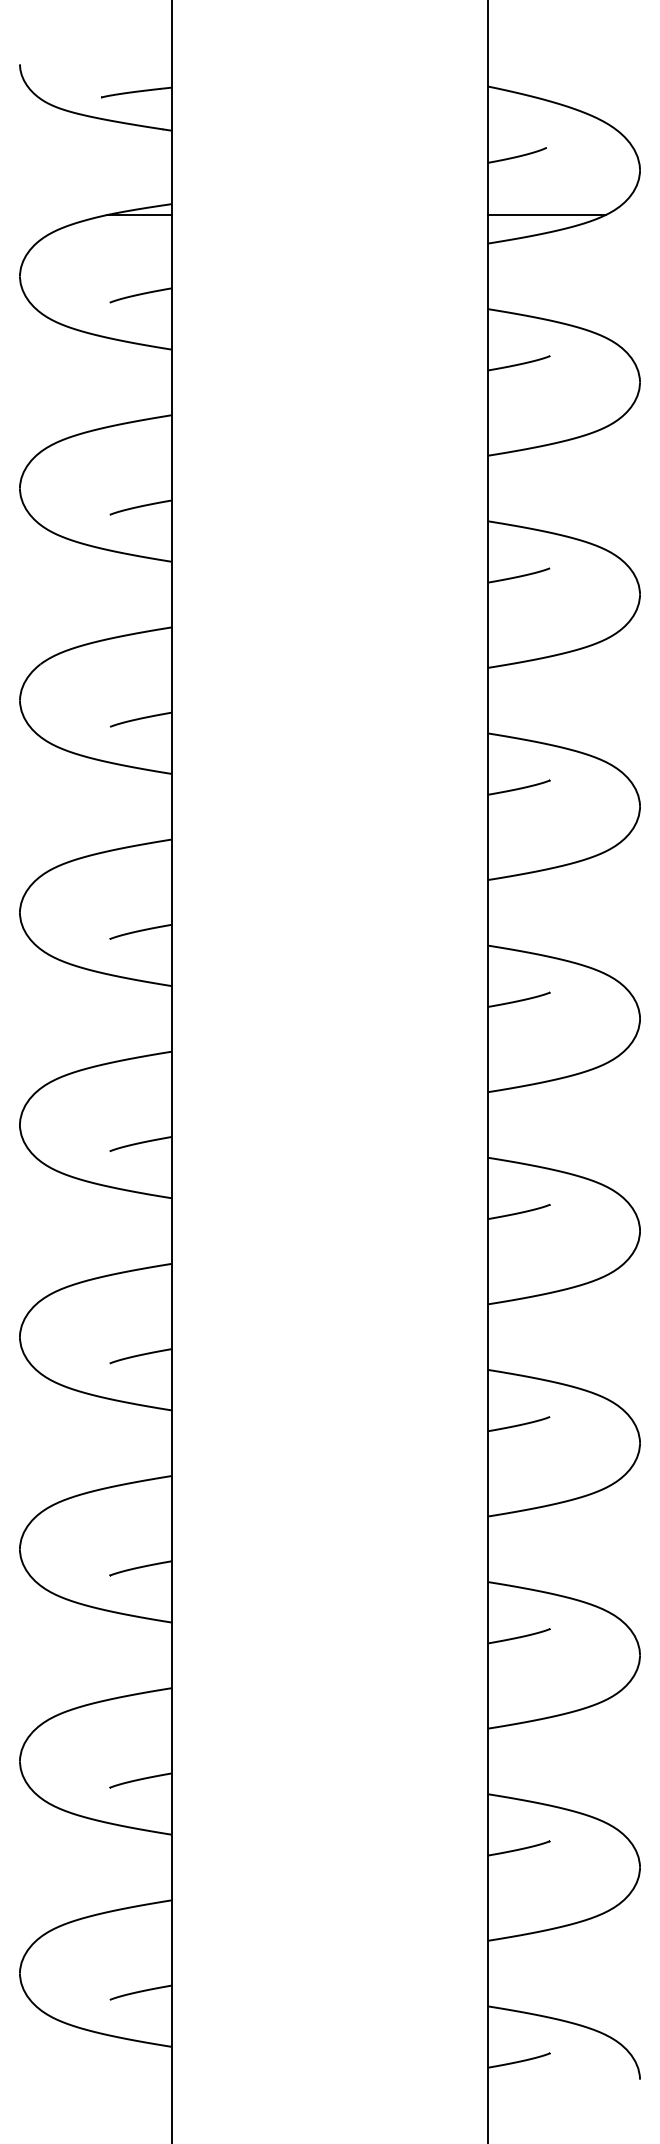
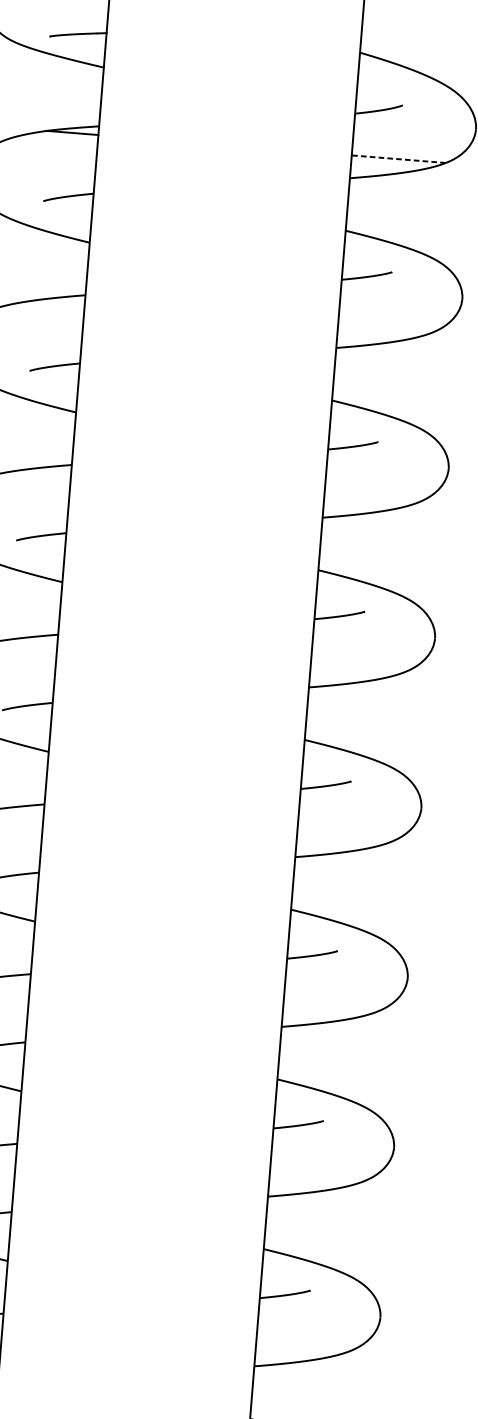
line: (547, 215) -> (399, 159), solid -> dashed

